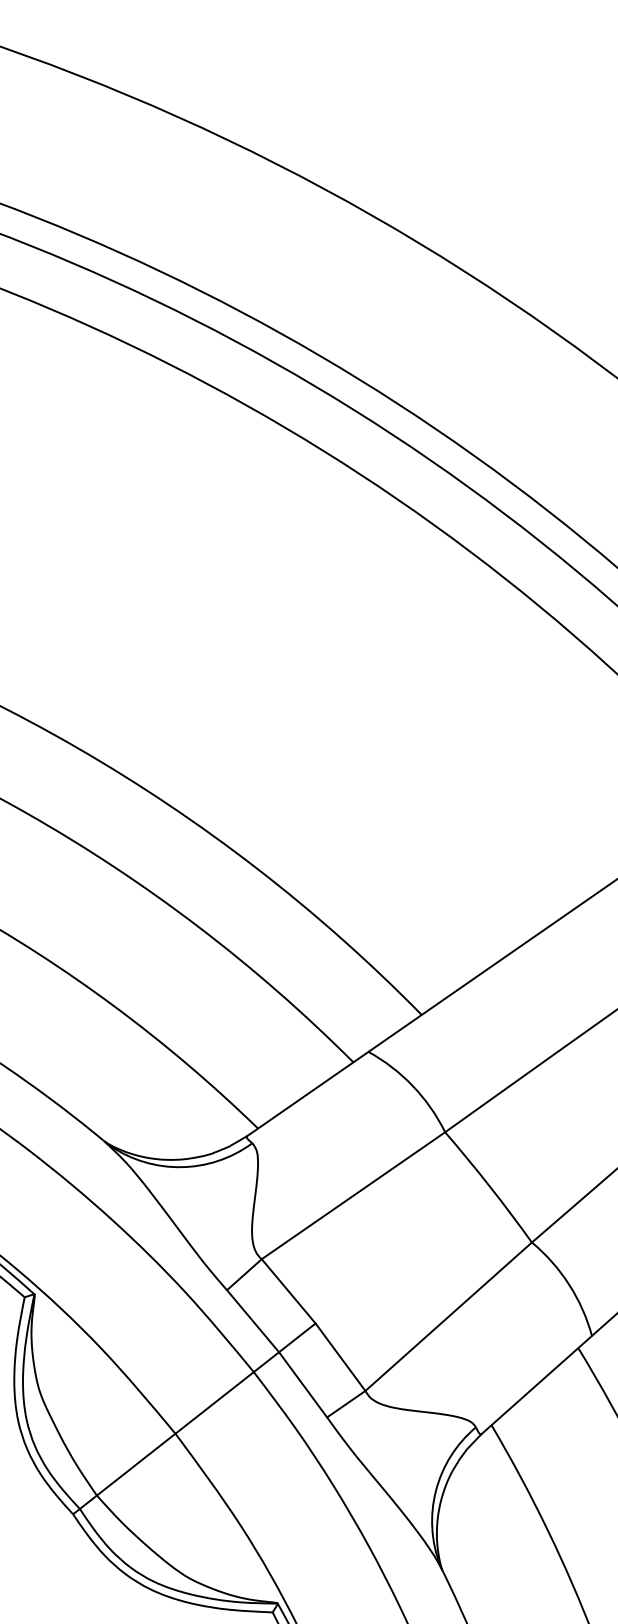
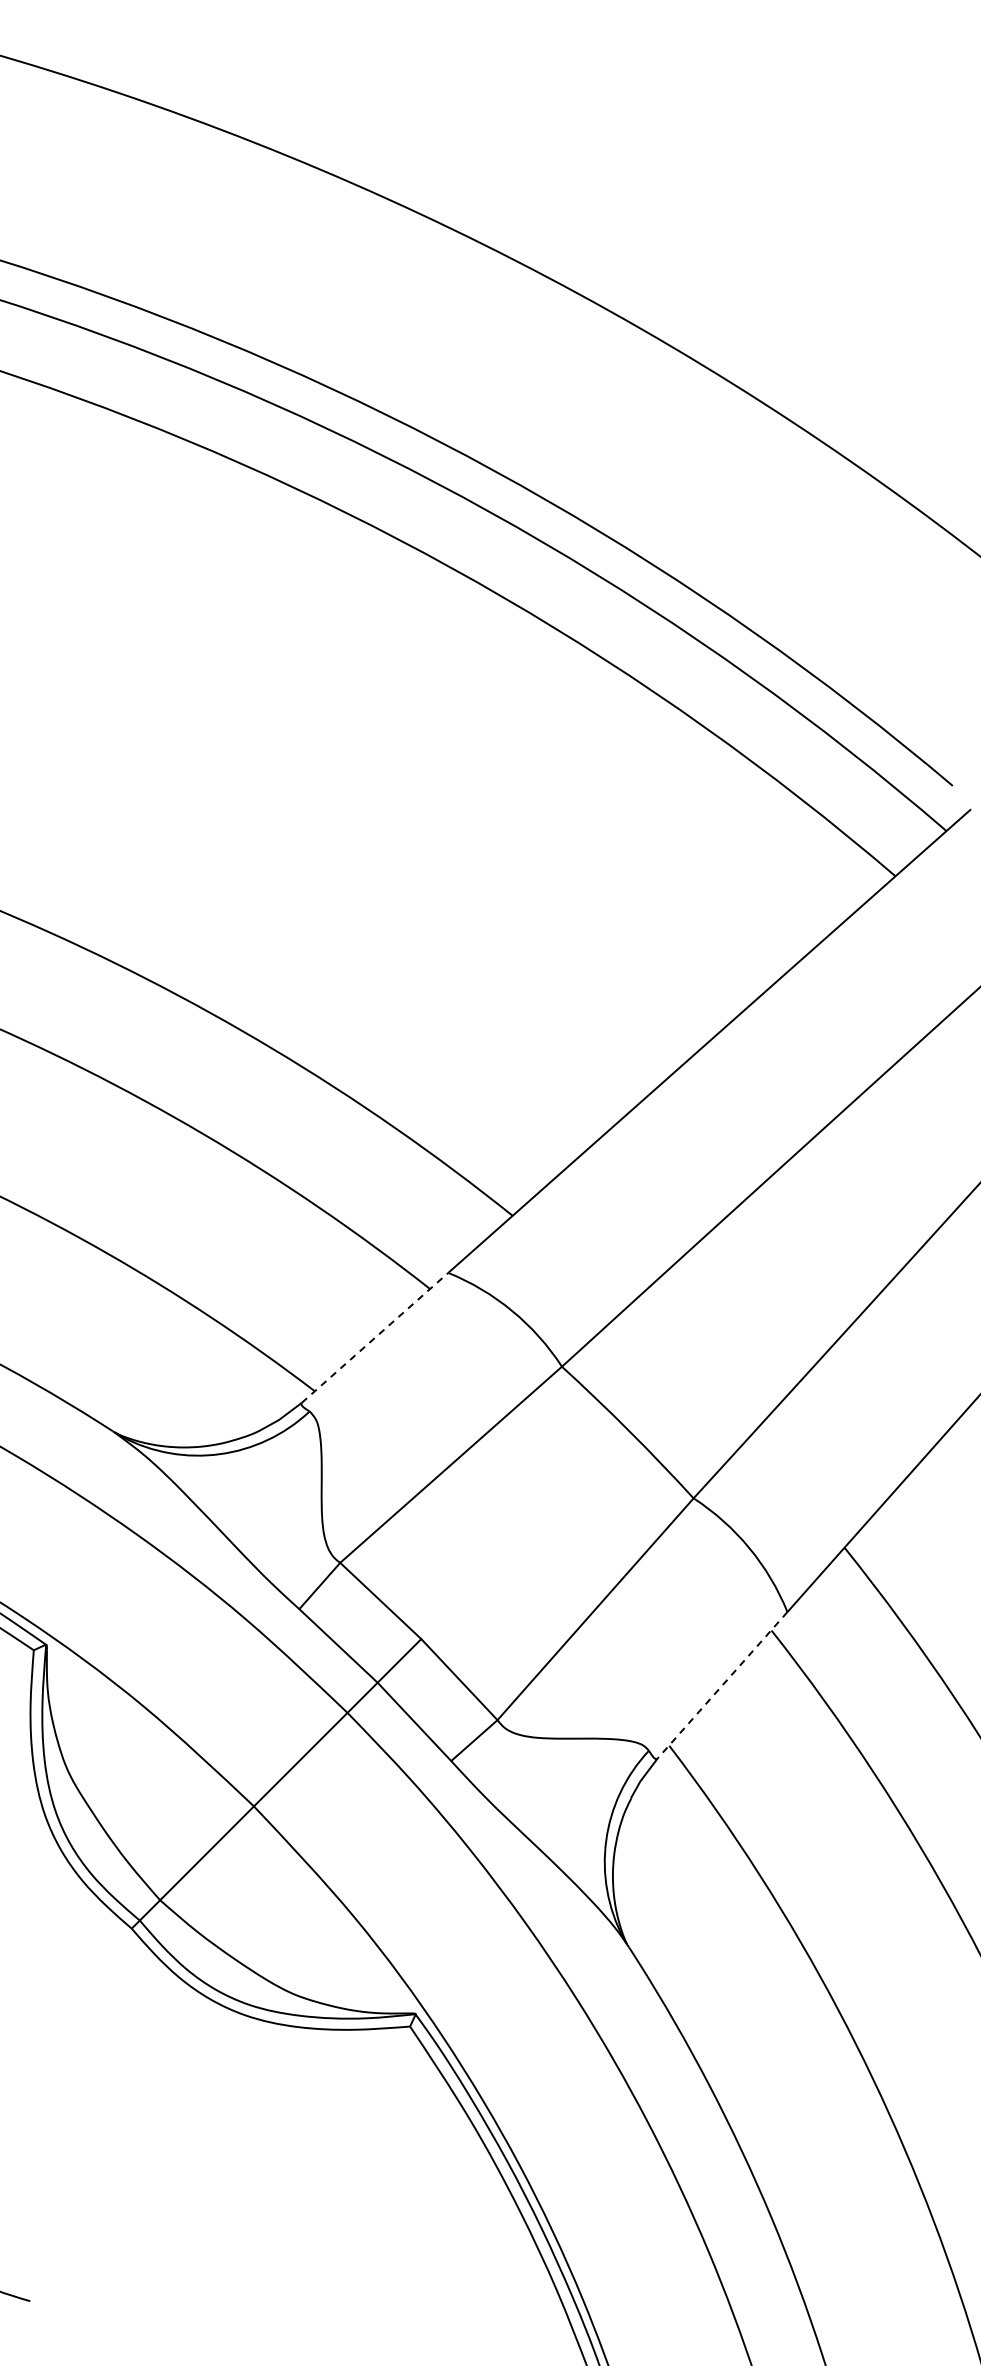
line: (308, 1093) -> (375, 1337), solid -> dashed
line: (536, 1385) -> (722, 1685), solid -> dashed

